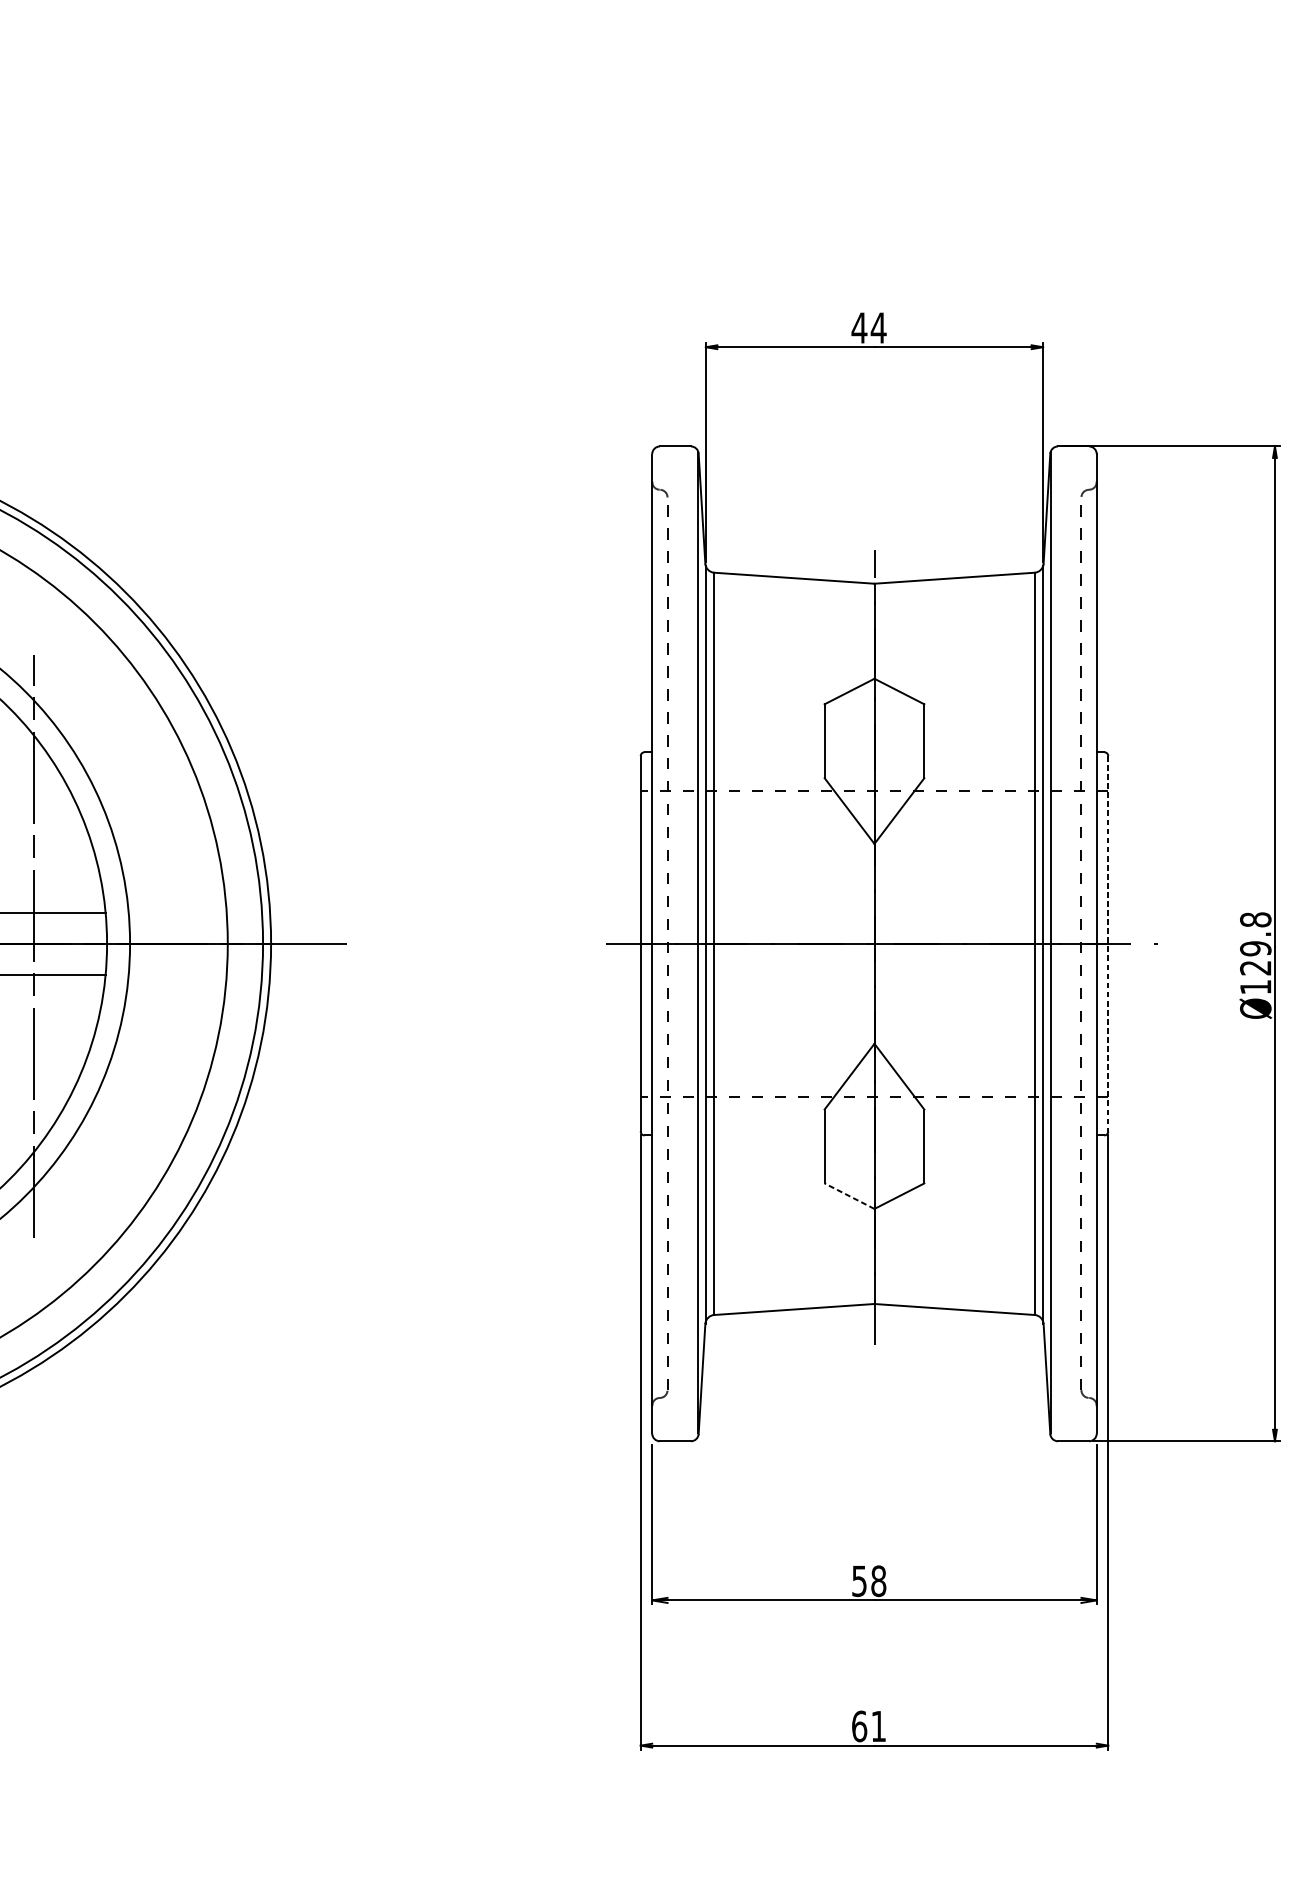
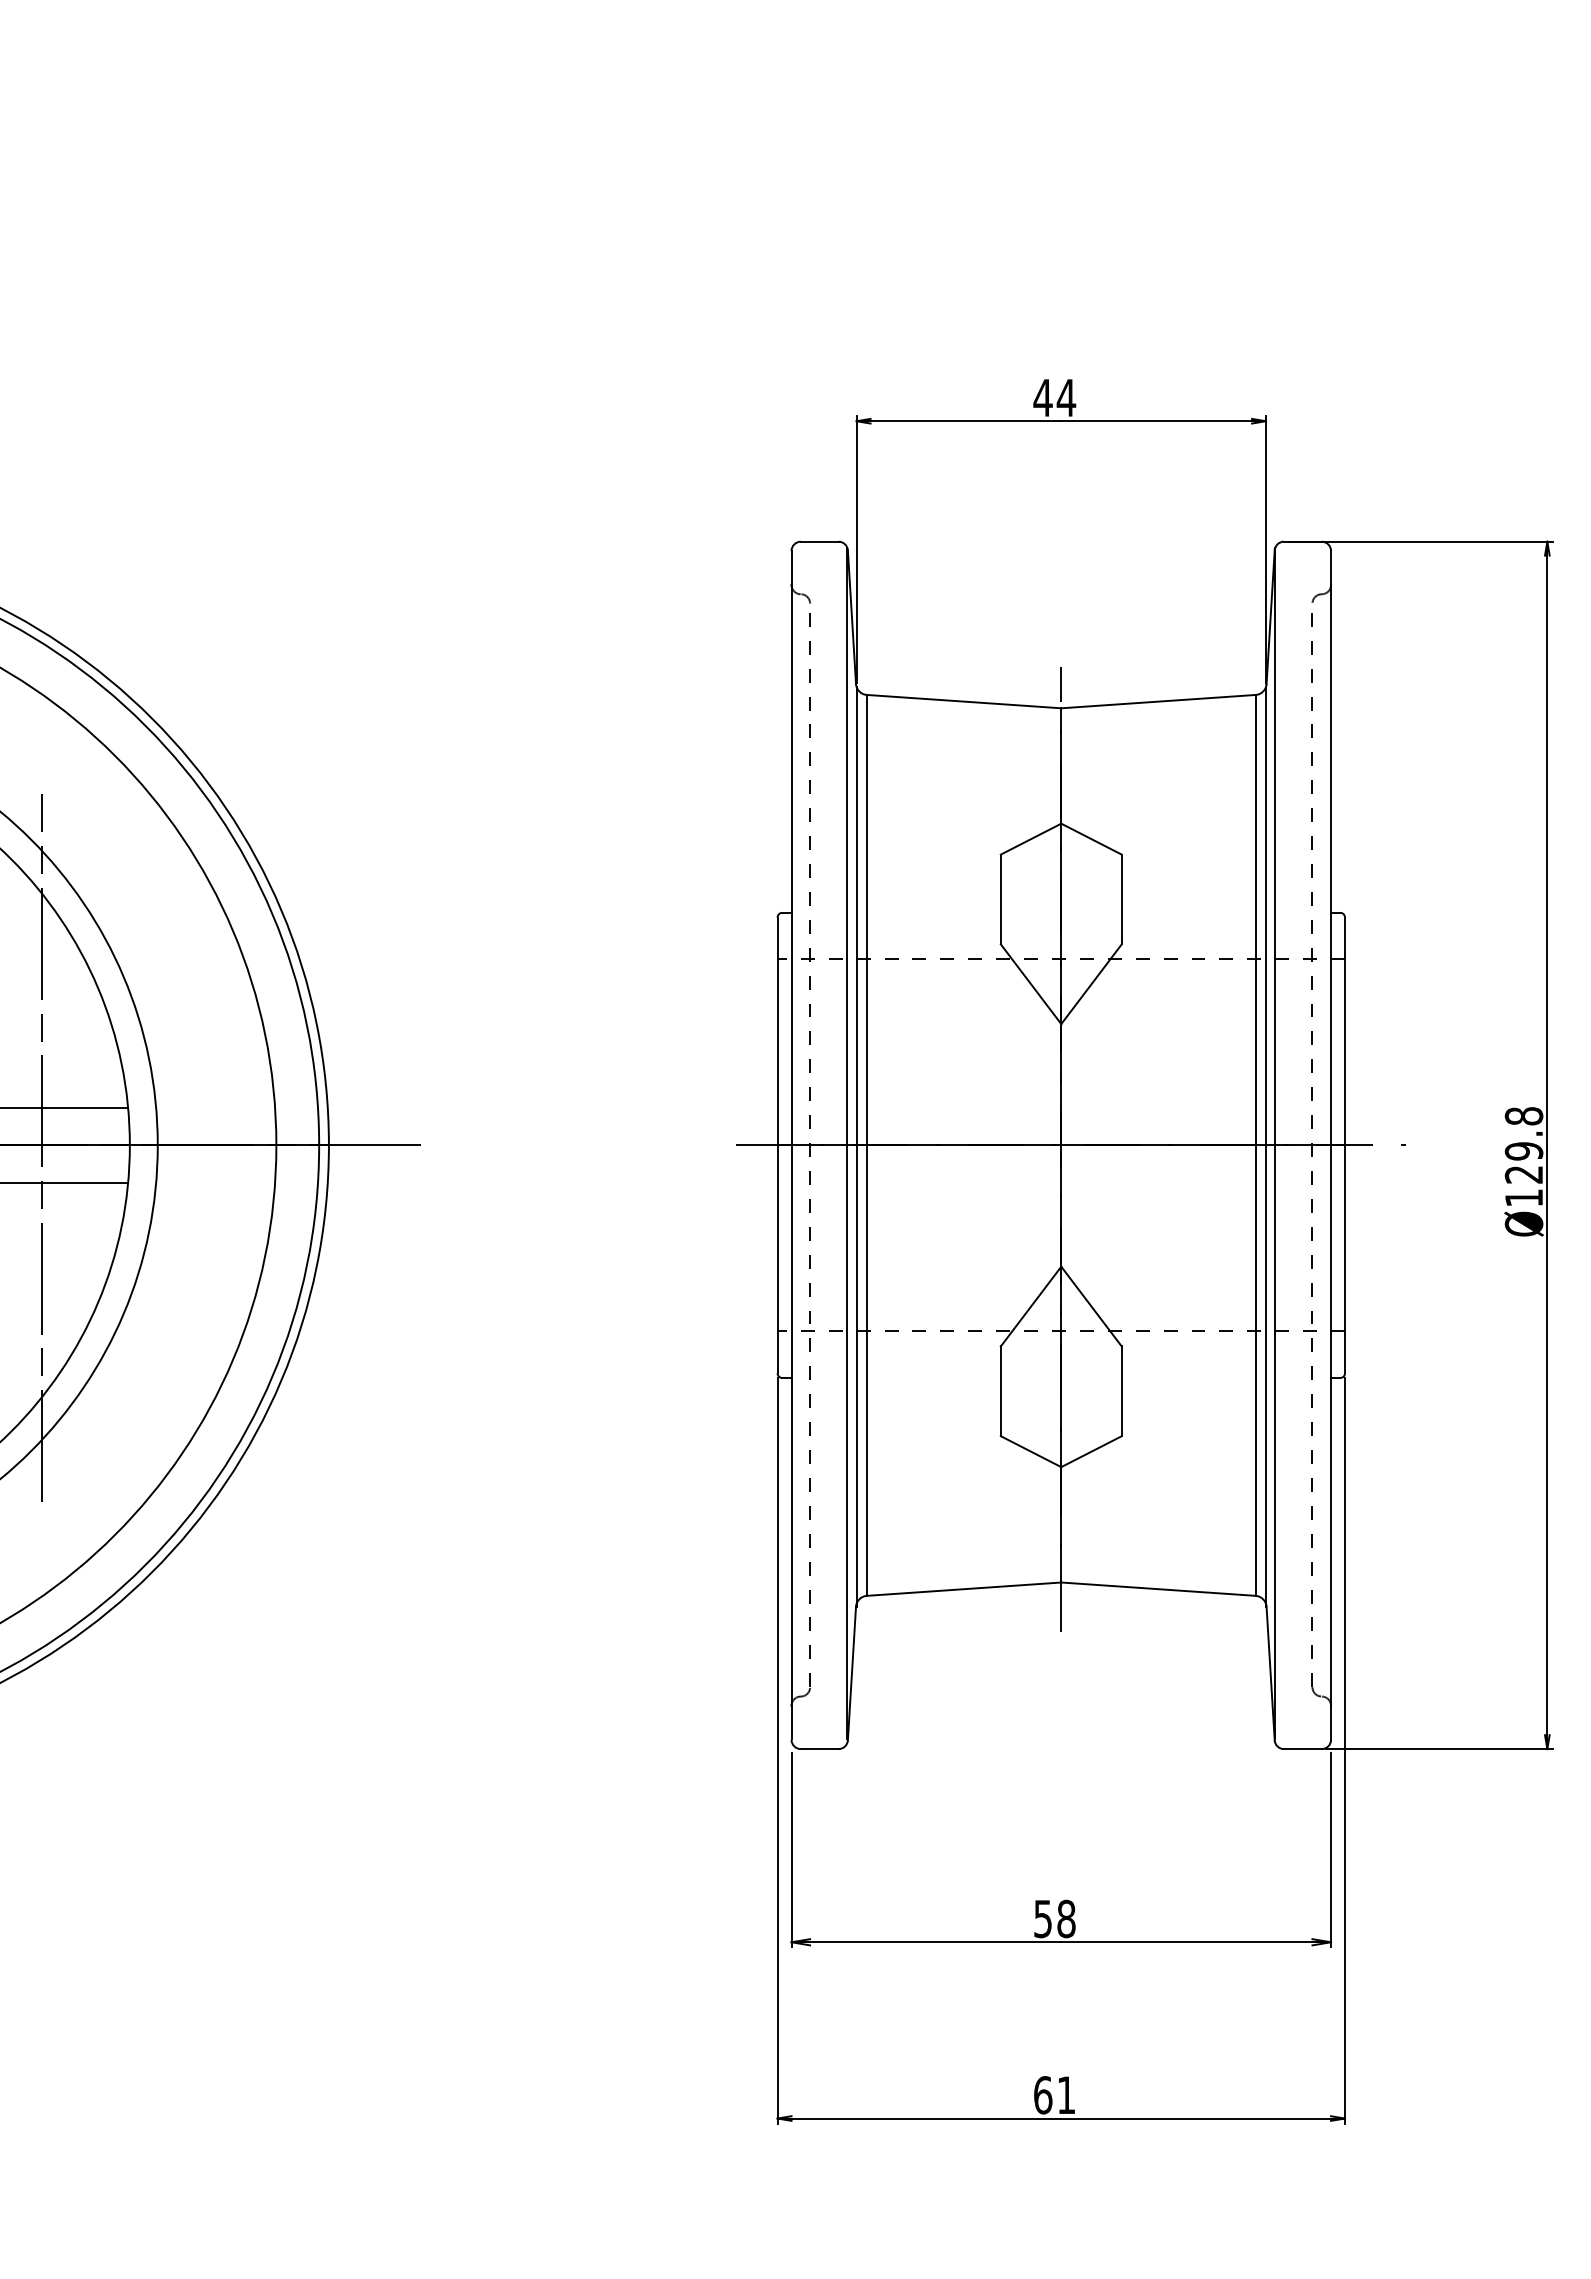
line: (1108, 943) -> (1345, 1145), dashed -> solid
line: (849, 1196) -> (1031, 1451), dashed -> solid

